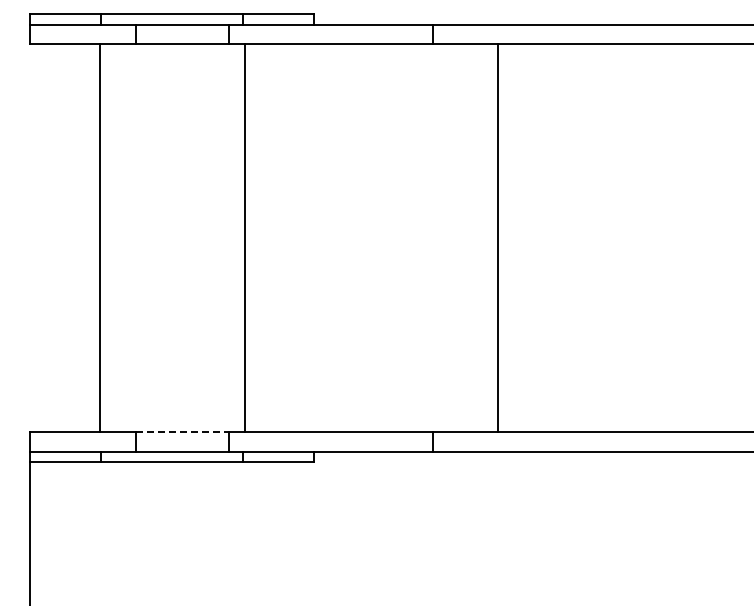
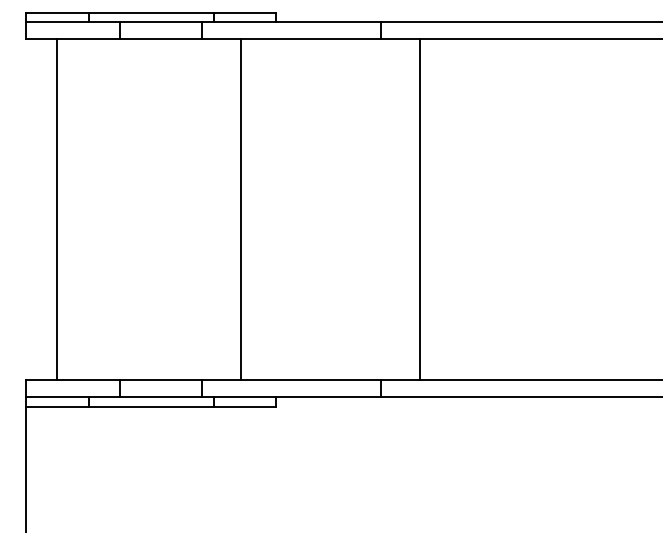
line: (100, 238) -> (57, 209), moved
line: (245, 238) -> (241, 209), moved
line: (498, 238) -> (420, 209), moved
line: (182, 432) -> (160, 380), dashed -> solid

